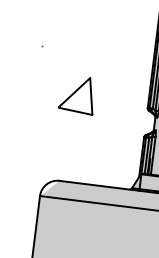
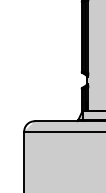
hatch: (66, 79) -> (31, 60), removed

